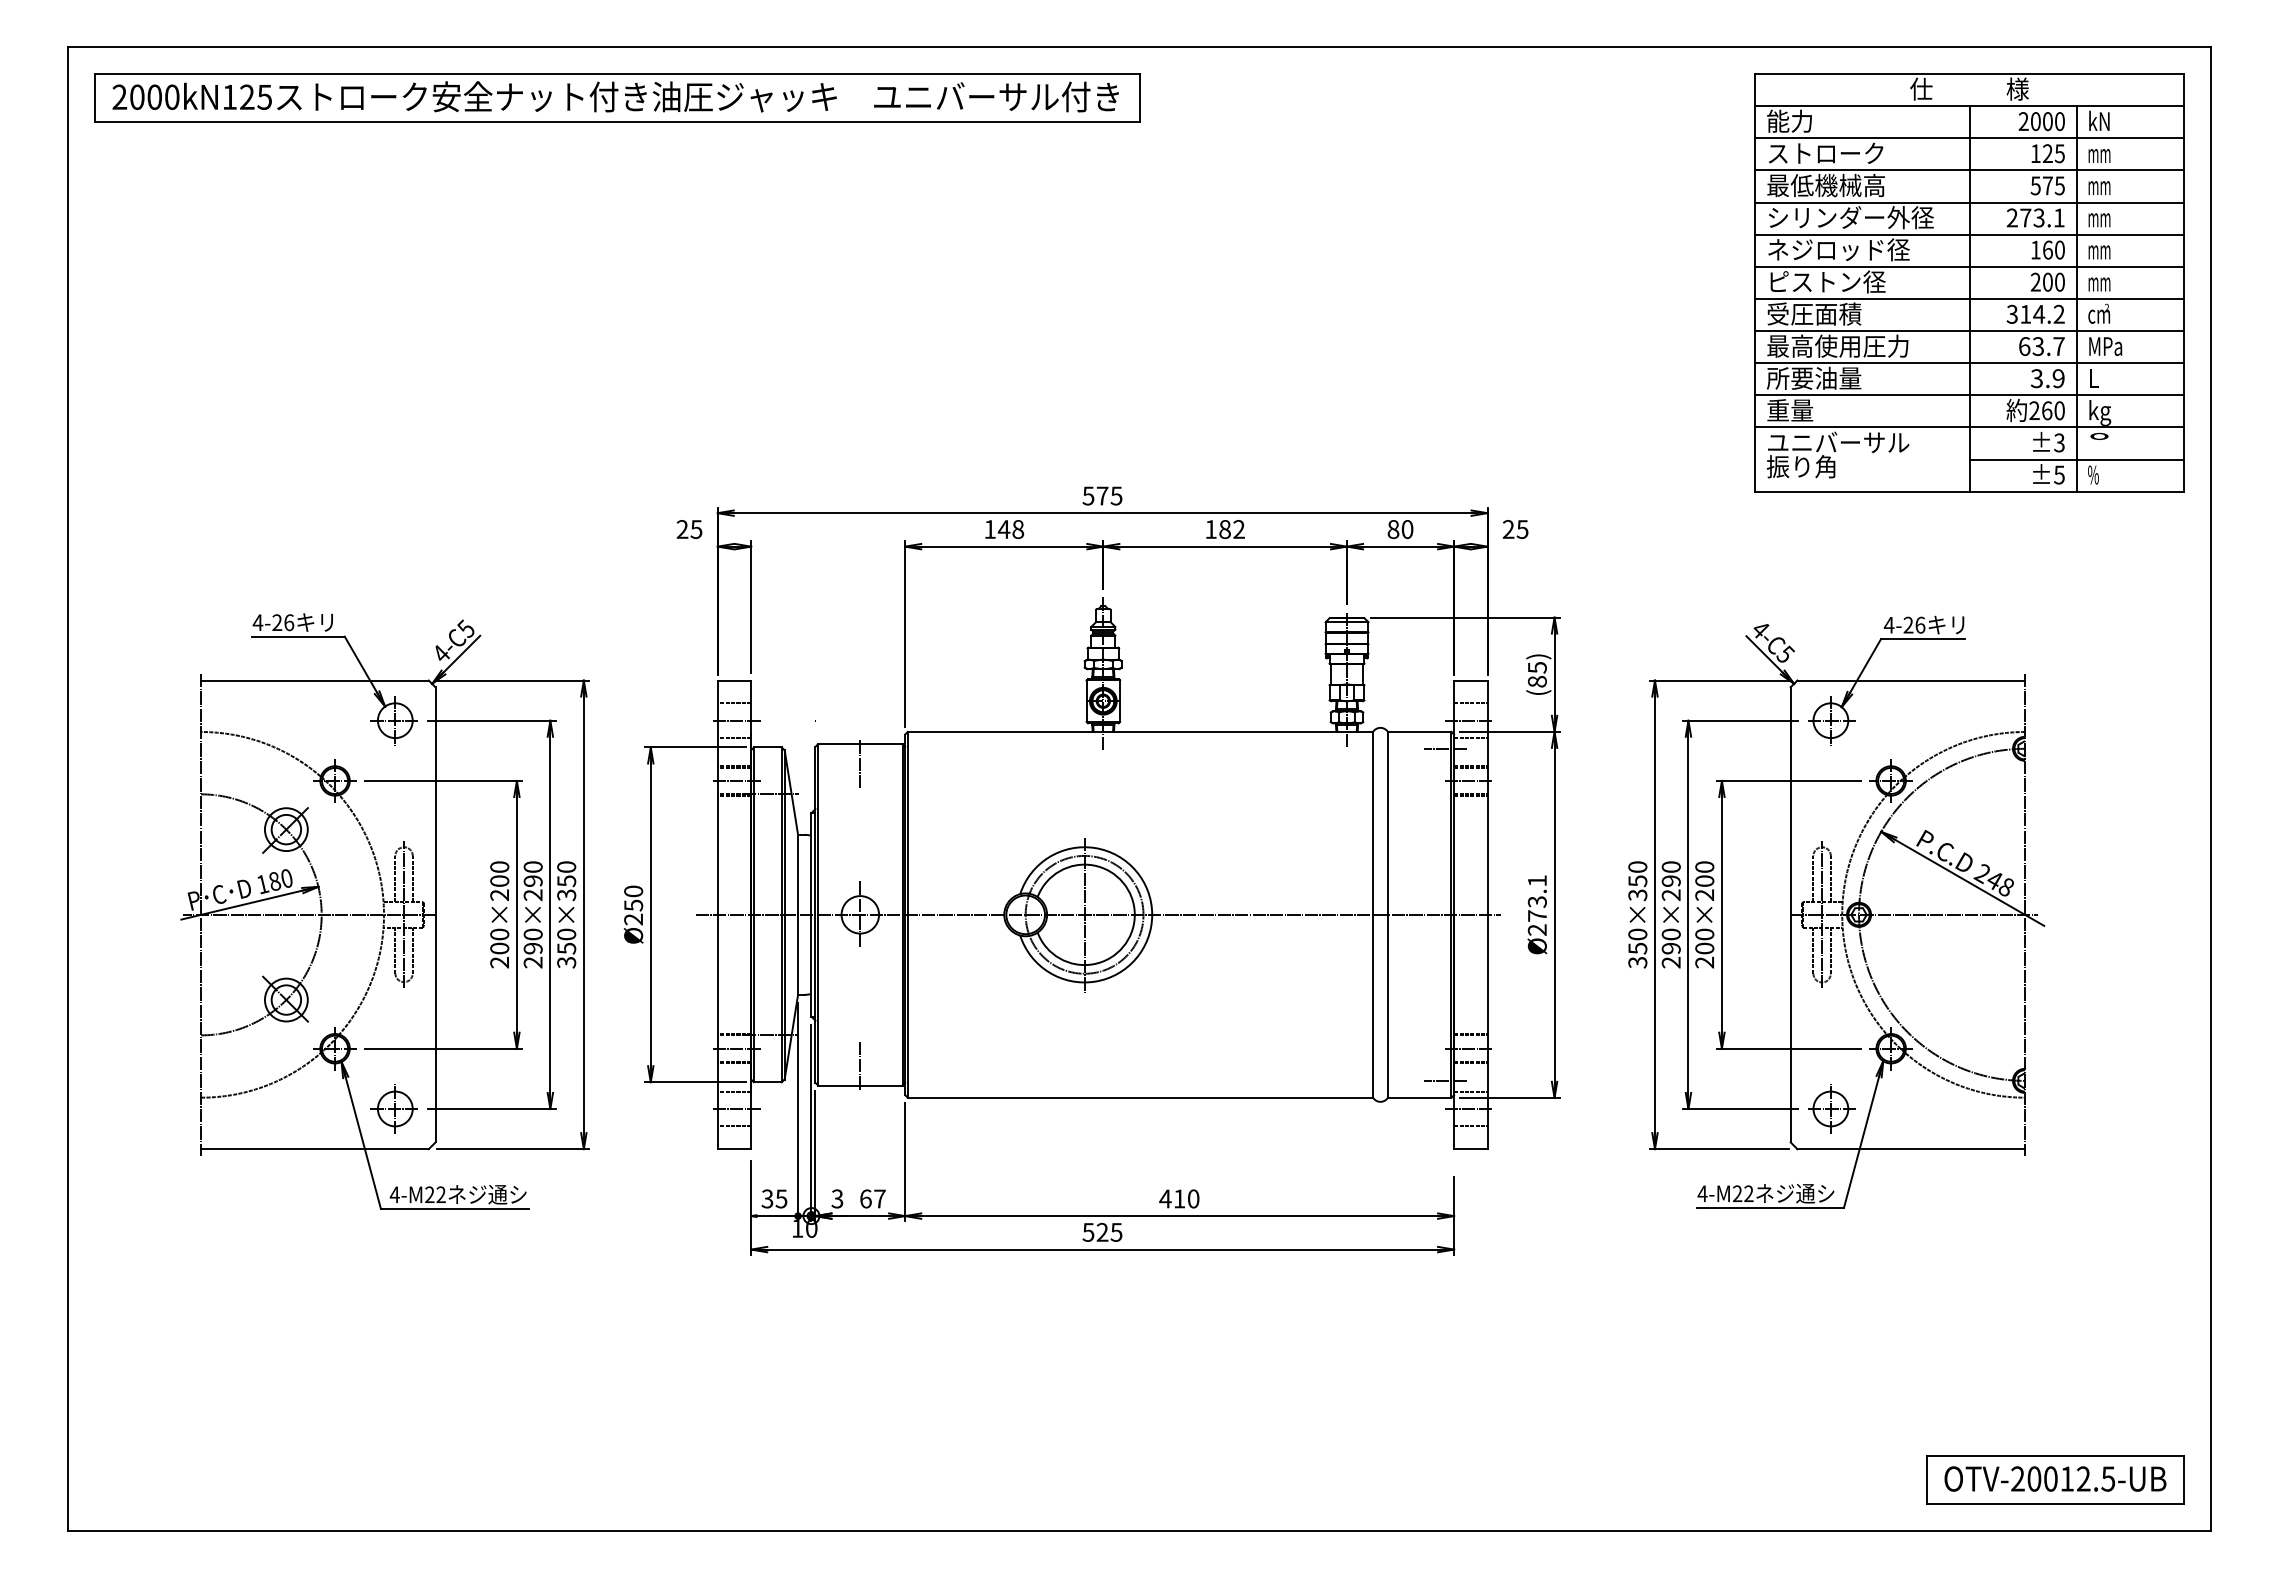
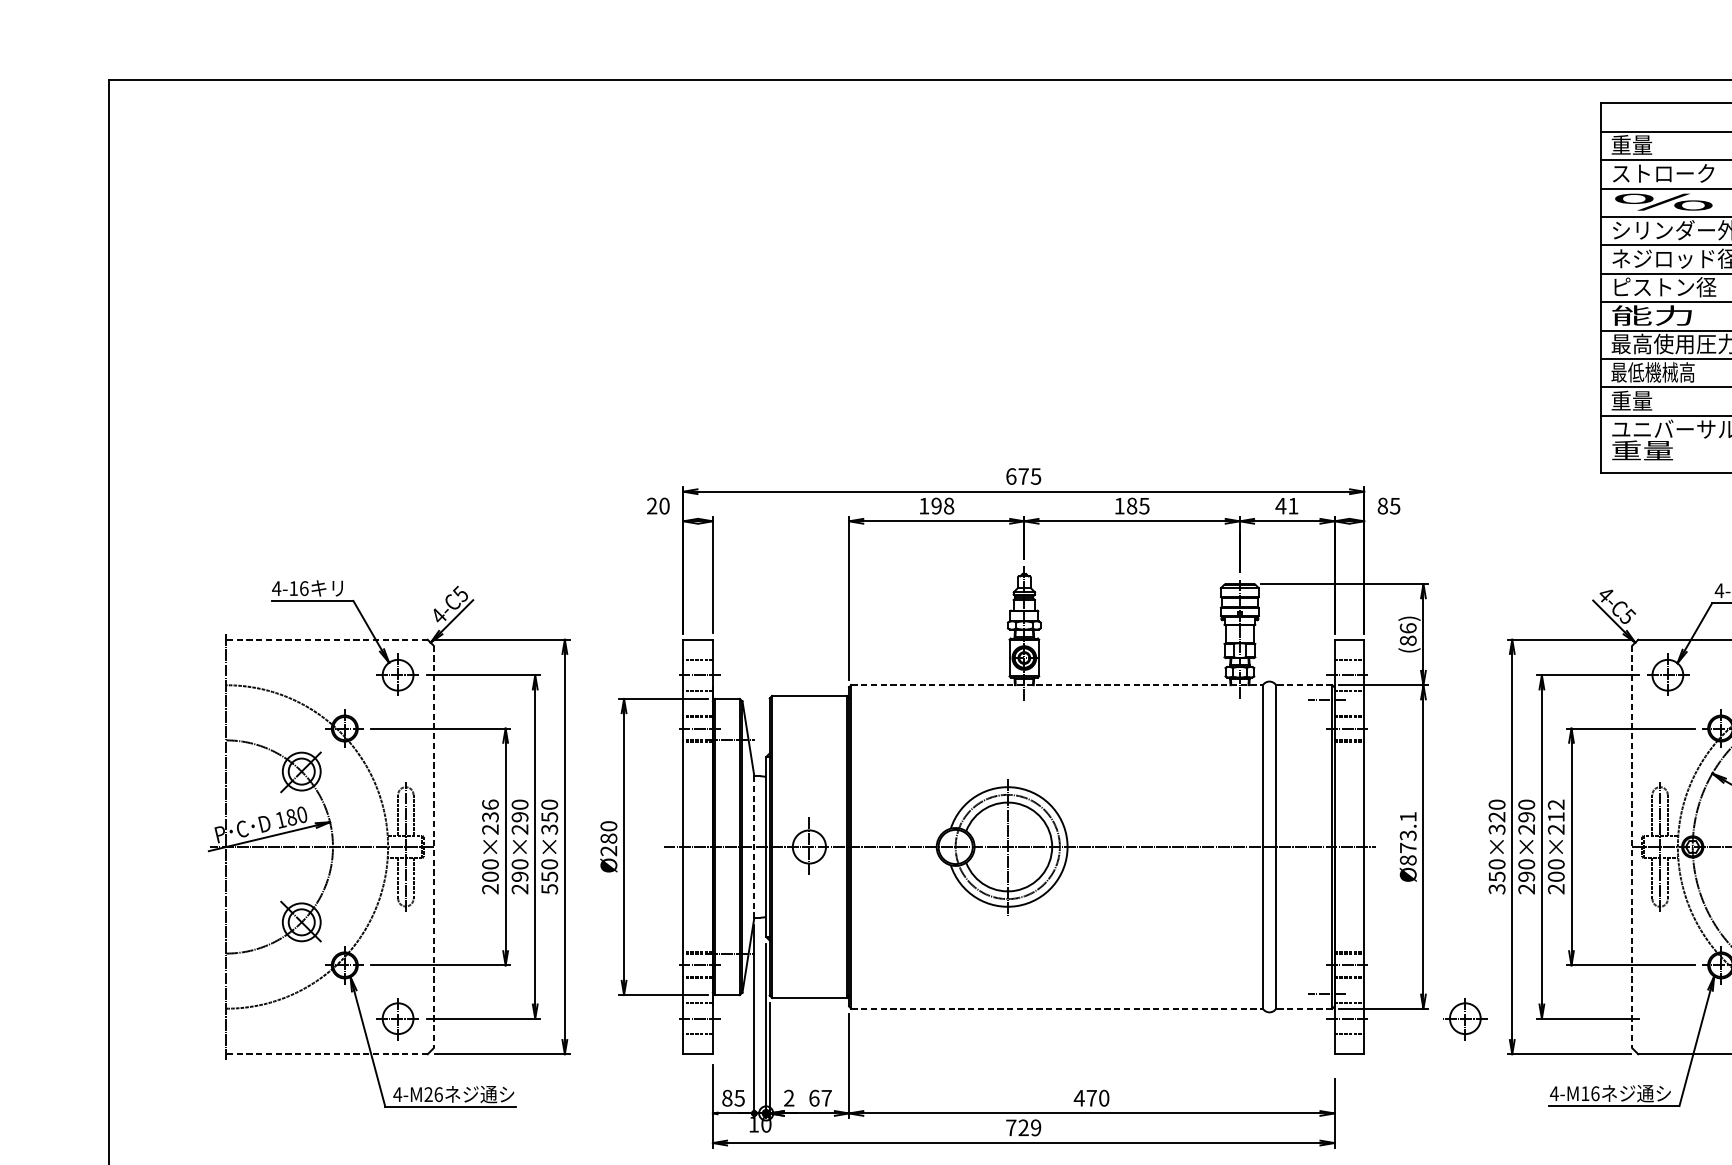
part: (617, 97) -> (594, 124), removed
text: (1790, 120) -> (1632, 144), 能力 -> 重量
text: (1825, 185) -> (1663, 201), 最低機械高 -> %%%
text: (1814, 313) -> (1653, 315), 受圧面積 -> 能力
text: (1813, 377) -> (1652, 371), 所要油量 -> 最低機械高
text: (1801, 466) -> (1641, 450), 振り角 -> 重量
text: (1088, 495) -> (1011, 476), 575 -> 675
text: (696, 529) -> (664, 506), 25 -> 20
text: (1003, 529) -> (936, 506), 148 -> 198
text: (1238, 529) -> (1143, 506), 182 -> 185
text: (1400, 529) -> (1287, 506), 80 -> 41
text: (1508, 529) -> (1382, 506), 25 -> 85
text: (277, 622) -> (293, 588), 4-26 -> 4-16
text: (1536, 667) -> (1407, 628), (85) -> (86)
line: (314, 680) -> (326, 639), solid -> dashed
line: (1140, 731) -> (1057, 684), solid -> dashed
line: (1419, 731) -> (1303, 684), solid -> dashed
line: (860, 763) -> (809, 713), removed
text: (1704, 873) -> (1556, 810), 200×200 -> 200×212
text: (499, 874) -> (490, 811), 200×200 -> 200×236
text: (1637, 881) -> (1496, 817), 350×350 -> 350×320
text: (633, 905) -> (608, 838), Ø250 -> Ø280
line: (435, 914) -> (433, 846), solid -> dashed
line: (1790, 914) -> (1632, 846), solid -> dashed
line: (798, 915) -> (754, 847), solid -> dashed
text: (1537, 929) -> (1408, 859), Ø273.1 -> Ø873.1
text: (566, 962) -> (549, 889), 350×350 -> 550×350
line: (860, 1065) -> (809, 980), removed
line: (1140, 1097) -> (1057, 1008), solid -> dashed
line: (1419, 1097) -> (1303, 1008), solid -> dashed
part: (1831, 1108) -> (1465, 1018), moved
line: (314, 1149) -> (326, 1054), solid -> dashed
text: (1742, 1193) -> (1589, 1093), 4-M22 -> 4-M16
text: (440, 1194) -> (438, 1094), 4-M22 -> 4-M26
text: (767, 1198) -> (727, 1097), 35 -> 85
text: (837, 1198) -> (789, 1097), 3 -> 2
text: (1179, 1198) -> (1091, 1097), 410 -> 470
text: (1102, 1231) -> (1023, 1127), 525 -> 729

